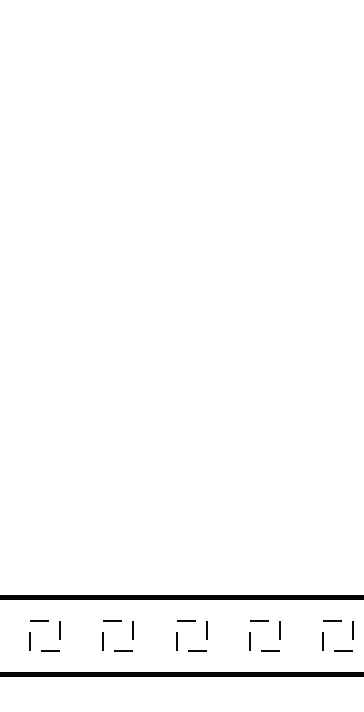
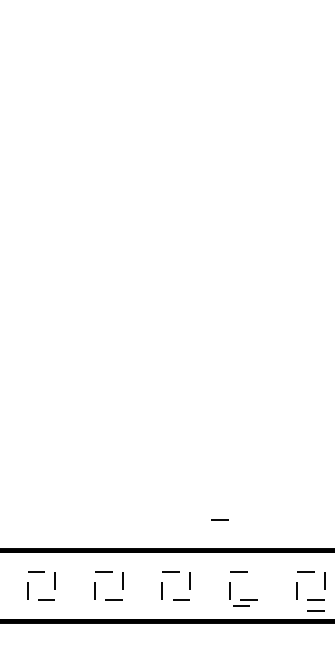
line: (239, 564) -> (220, 519), added
line: (279, 630) -> (257, 580), removed
line: (262, 657) -> (241, 605), added
line: (343, 662) -> (316, 610), added

